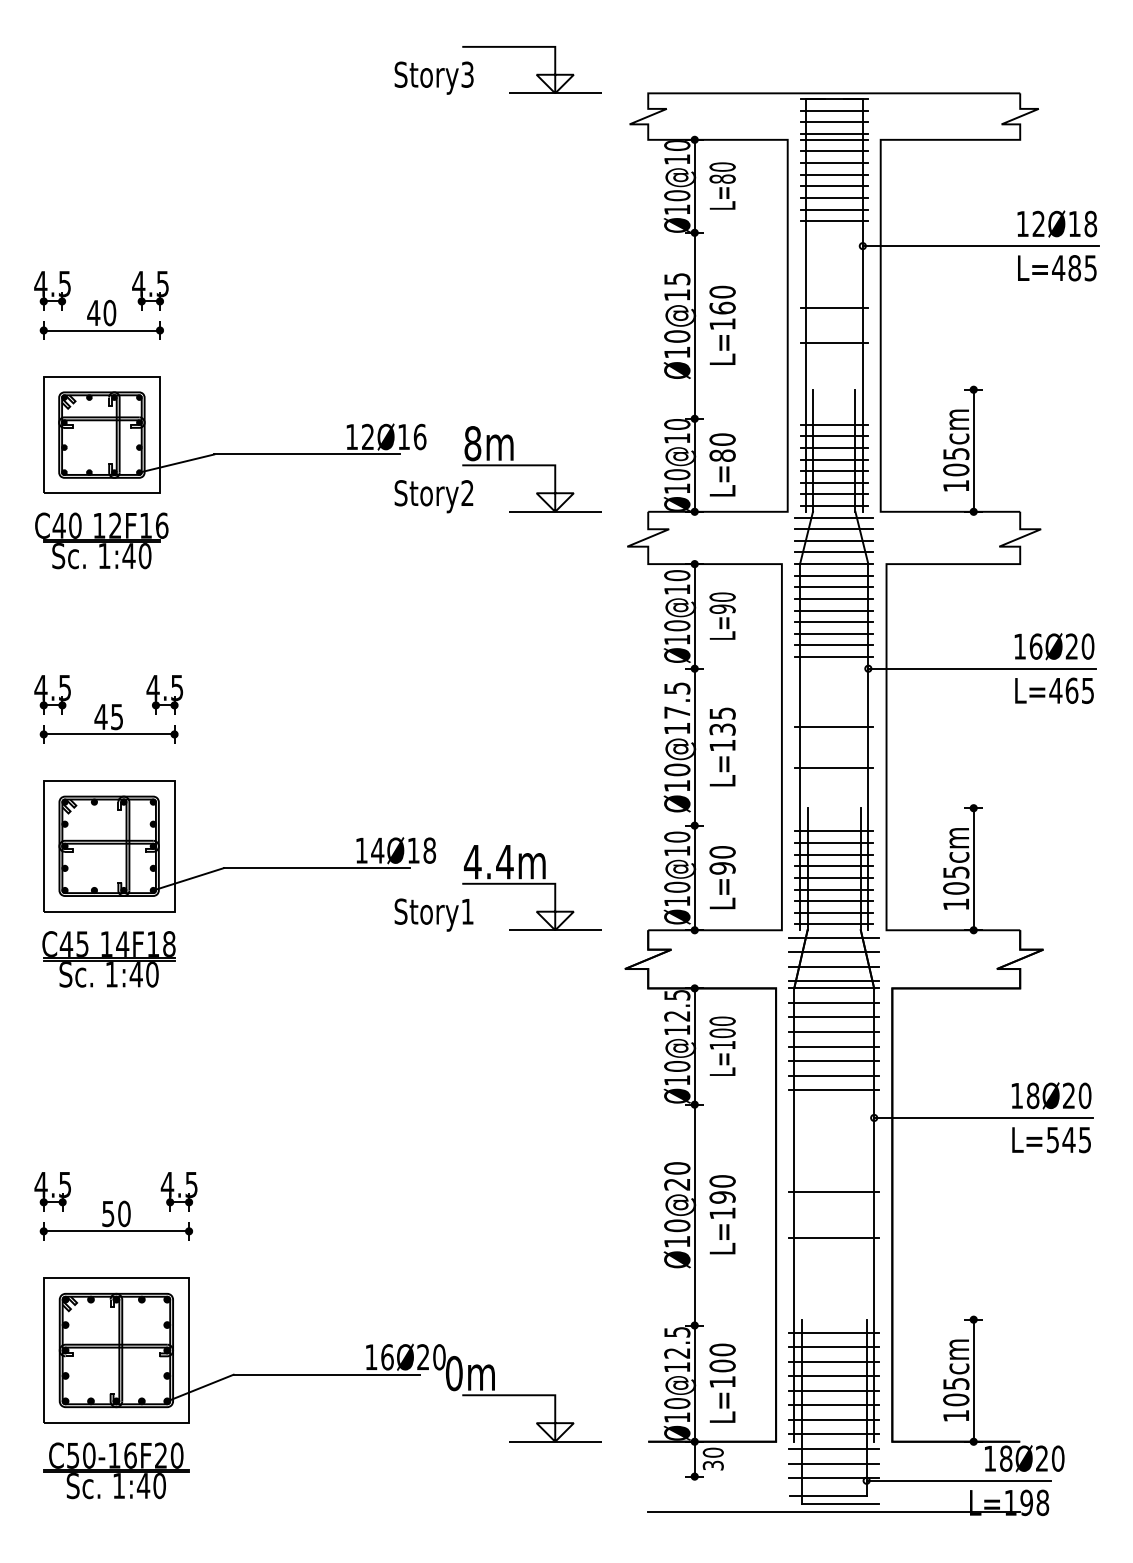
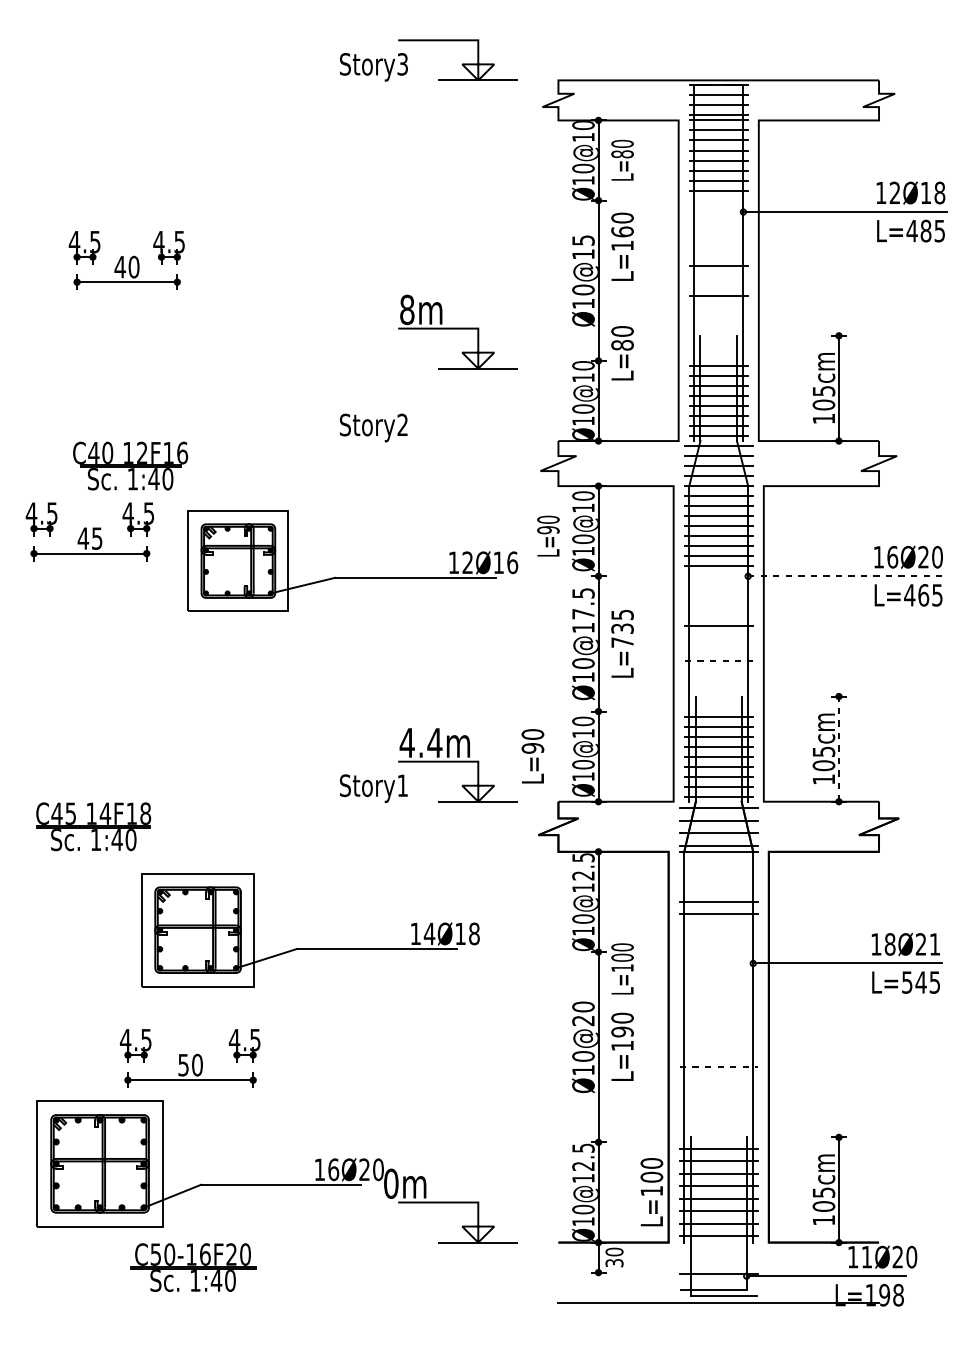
part: (101, 305) -> (126, 260), moved
text: (722, 324) -> (622, 245), moved
part: (234, 453) -> (352, 576), moved
text: (722, 464) -> (622, 352), moved
part: (531, 469) -> (457, 332), moved
part: (101, 540) -> (130, 465), moved
text: (722, 615) -> (548, 535), moved
line: (982, 668) -> (846, 576), solid -> dashed
part: (108, 709) -> (89, 532), moved
text: (722, 745) -> (622, 642), L=135 -> L=735
line: (834, 767) -> (718, 661), solid -> dashed
part: (239, 867) -> (310, 948), moved
line: (973, 868) -> (838, 748), solid -> dashed
text: (722, 877) -> (532, 756), moved
line: (834, 1002) -> (718, 863), removed
line: (834, 1017) -> (718, 876), removed
line: (834, 1032) -> (718, 889), removed
text: (722, 1045) -> (622, 968), moved
line: (834, 1075) -> (718, 926), removed
line: (834, 1090) -> (718, 939), removed
text: (1084, 1095) -> (934, 944), 18Ø20 -> 18Ø21
line: (834, 1191) -> (718, 1026), removed
part: (115, 1206) -> (189, 1058), moved
line: (834, 1238) -> (718, 1067), solid -> dashed
text: (722, 1382) -> (651, 1191), moved
line: (834, 1449) -> (718, 1249), removed
text: (1006, 1458) -> (867, 1257), 18Ø20 -> 11Ø20
line: (834, 1463) -> (718, 1261), removed
part: (116, 1470) -> (193, 1267), moved

